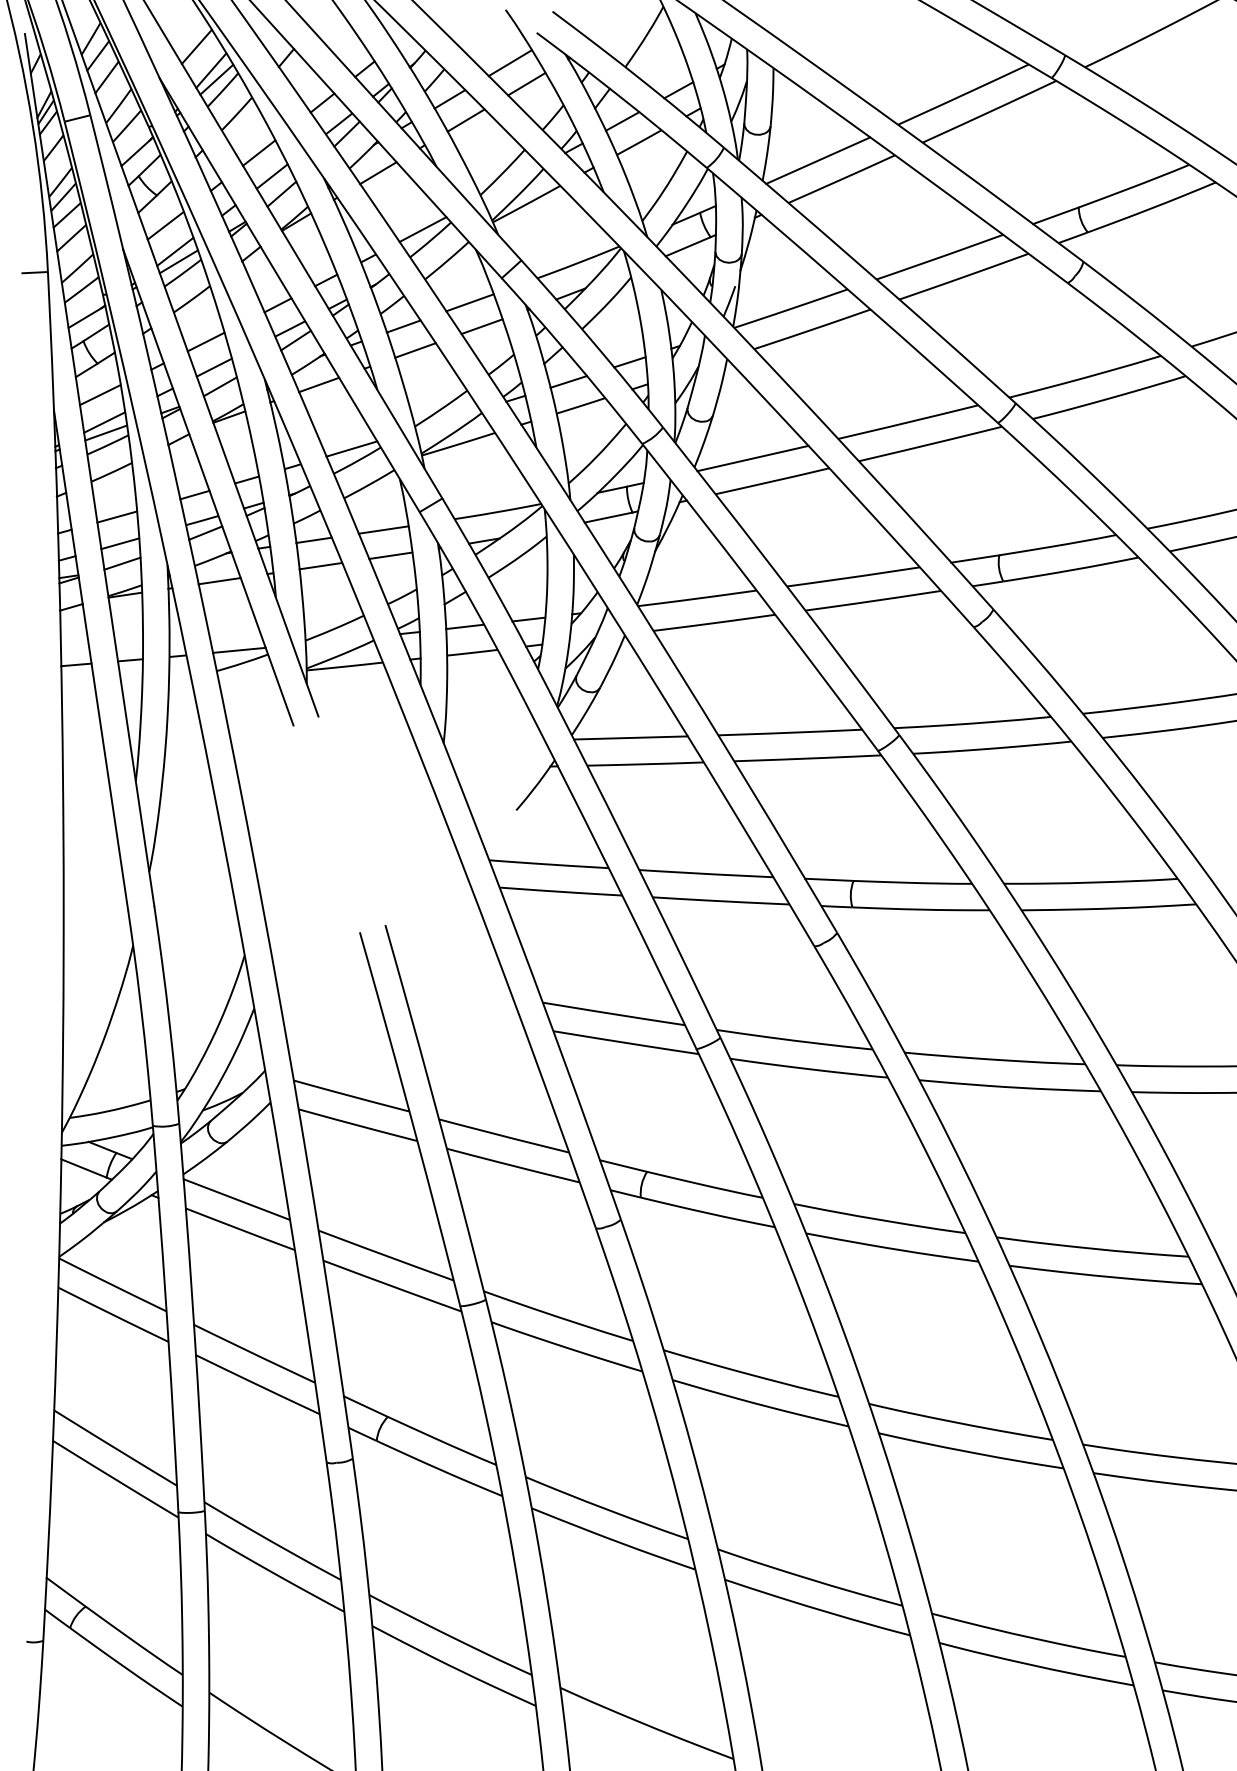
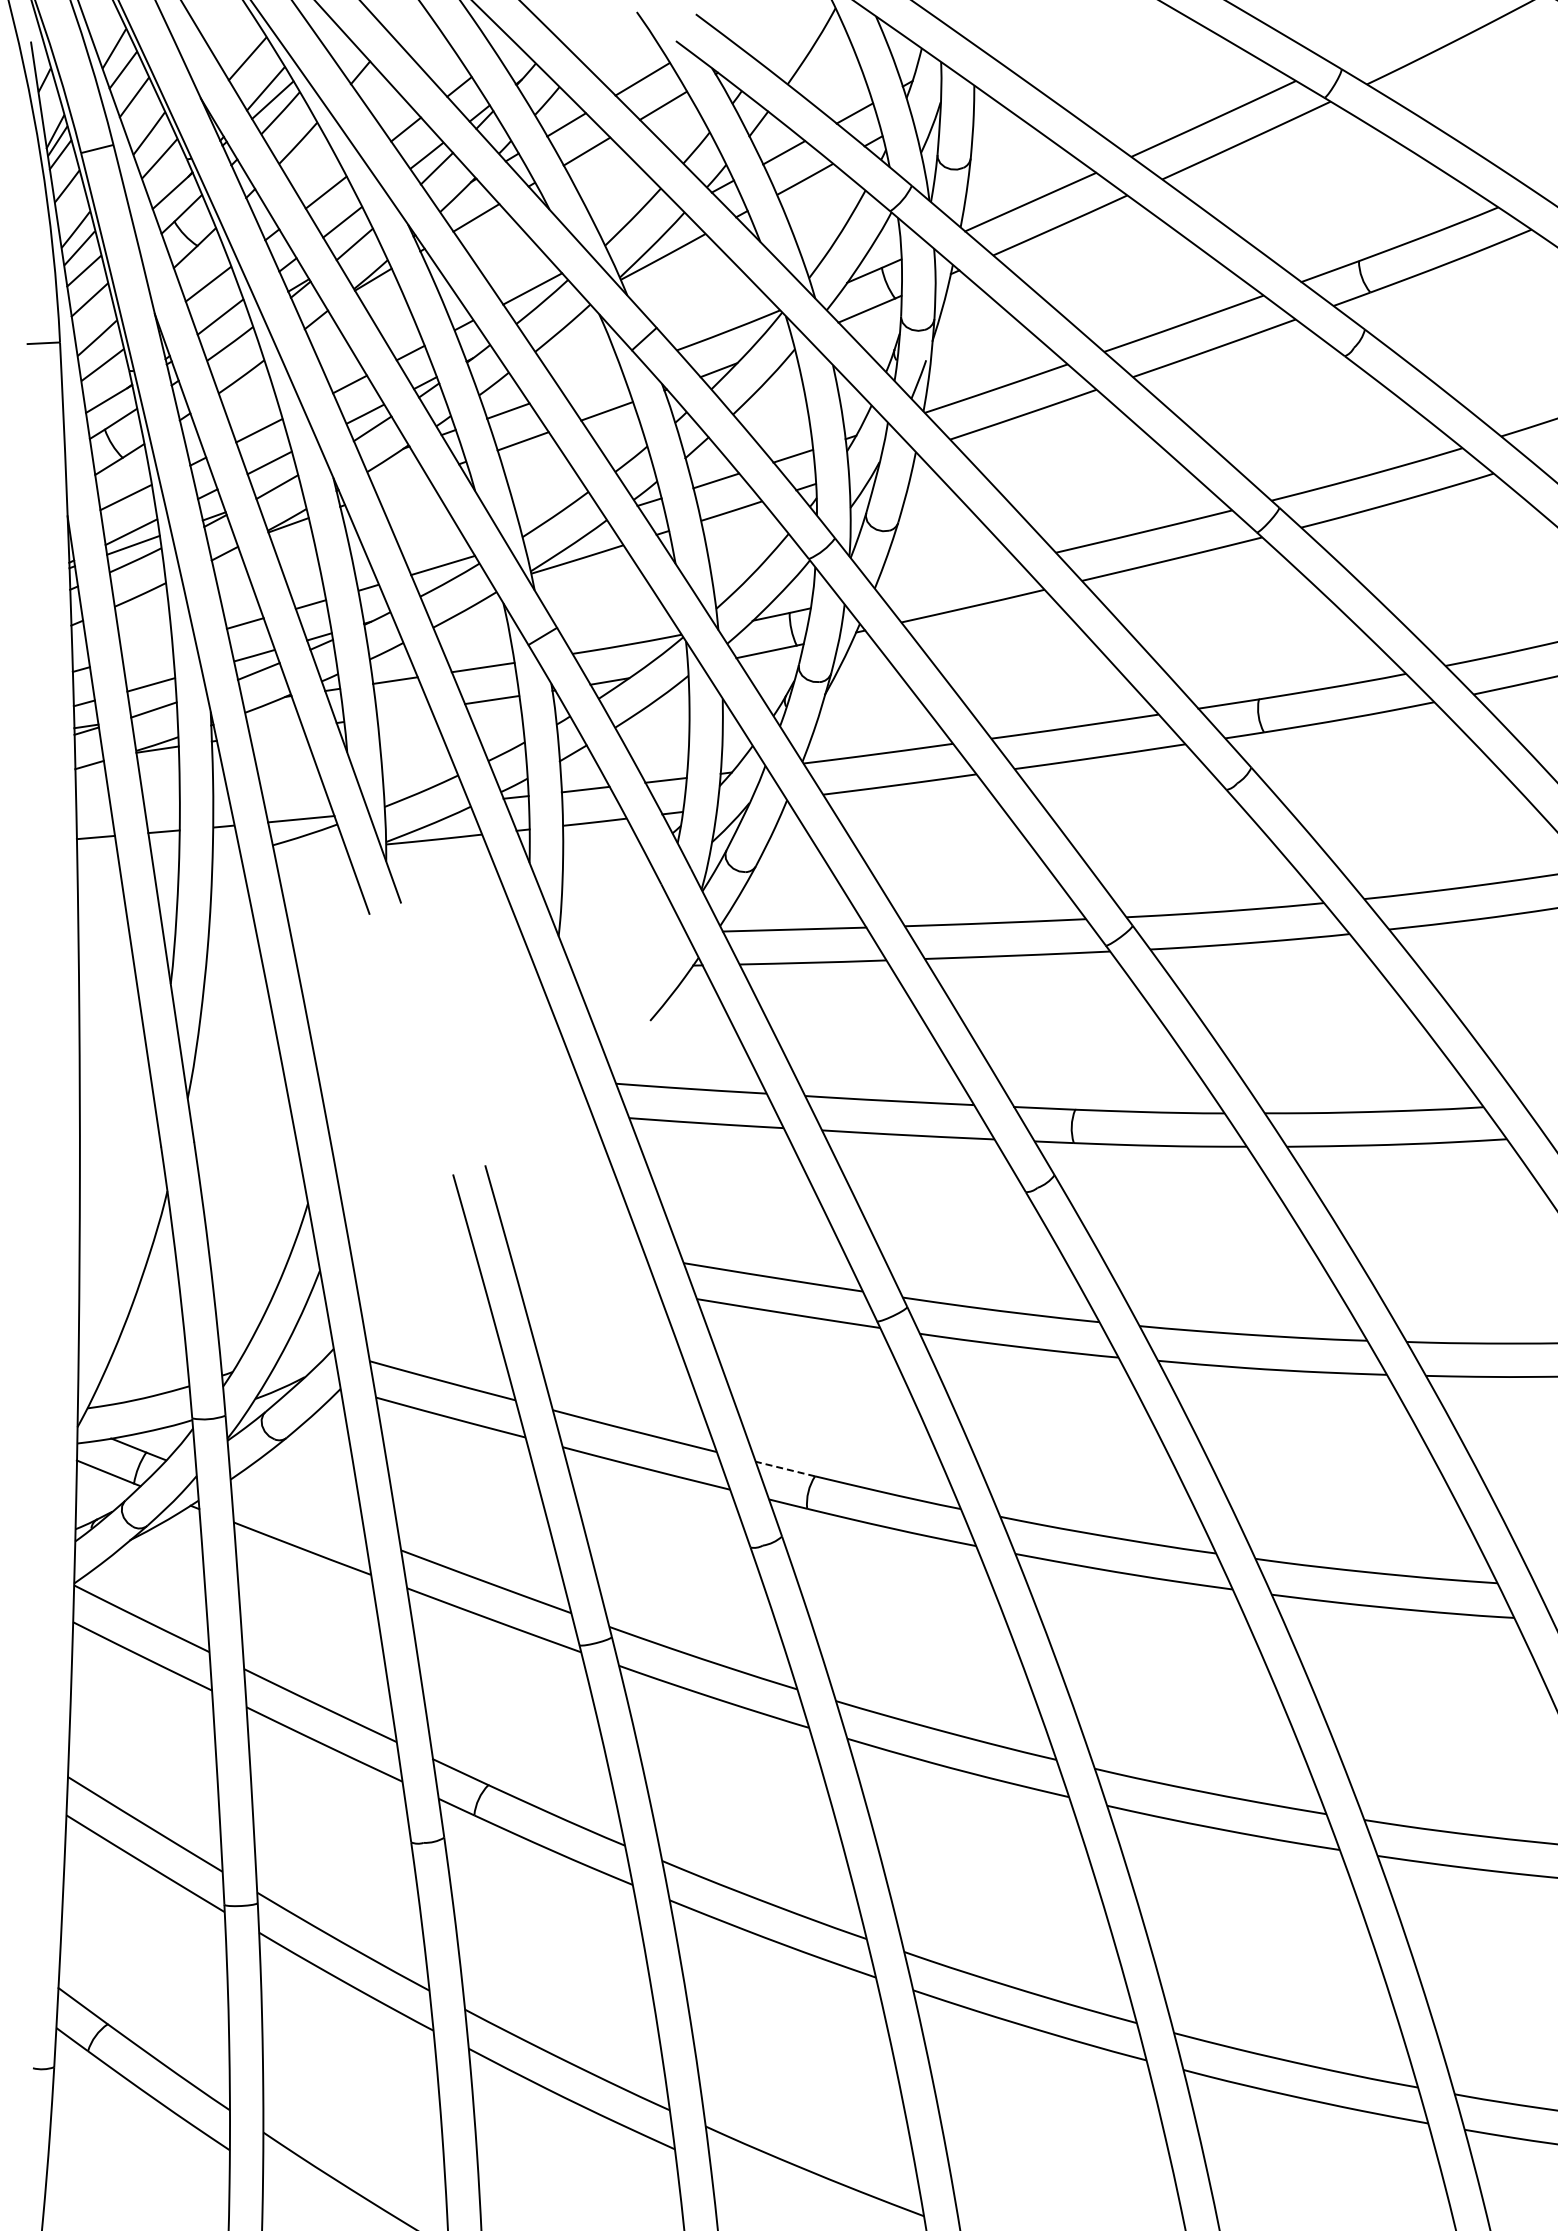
line: (179, 261) -> (225, 329), removed
line: (469, 302) -> (591, 380), removed
line: (318, 384) -> (401, 484), removed
line: (753, 458) -> (948, 577), removed
line: (117, 517) -> (147, 651), removed
line: (320, 566) -> (403, 713), removed
line: (218, 580) -> (275, 731), removed
line: (623, 1166) -> (785, 1469), solid -> dashed
line: (237, 1198) -> (298, 1510), removed

